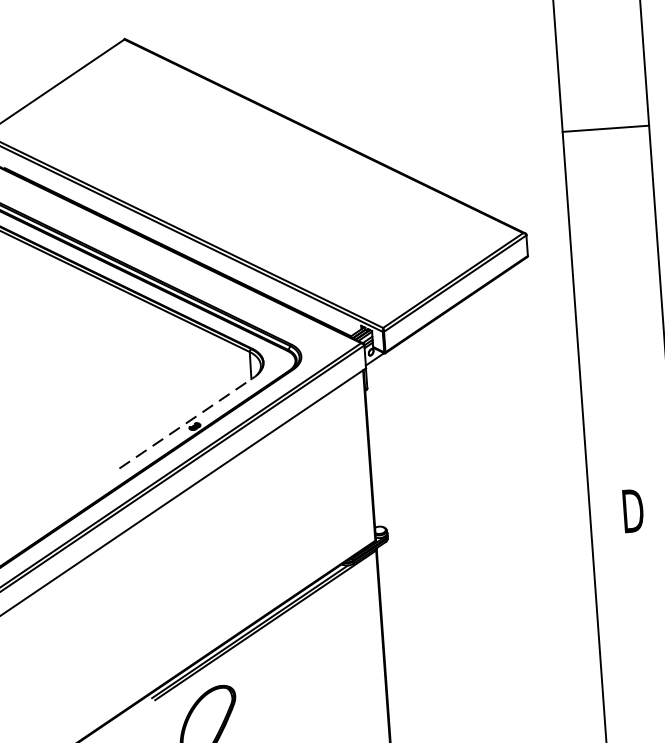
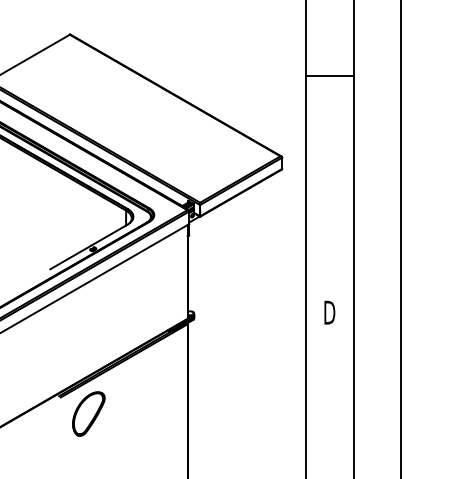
line: (605, 128) -> (329, 76), moved
line: (187, 421) -> (89, 246), dashed -> solid

